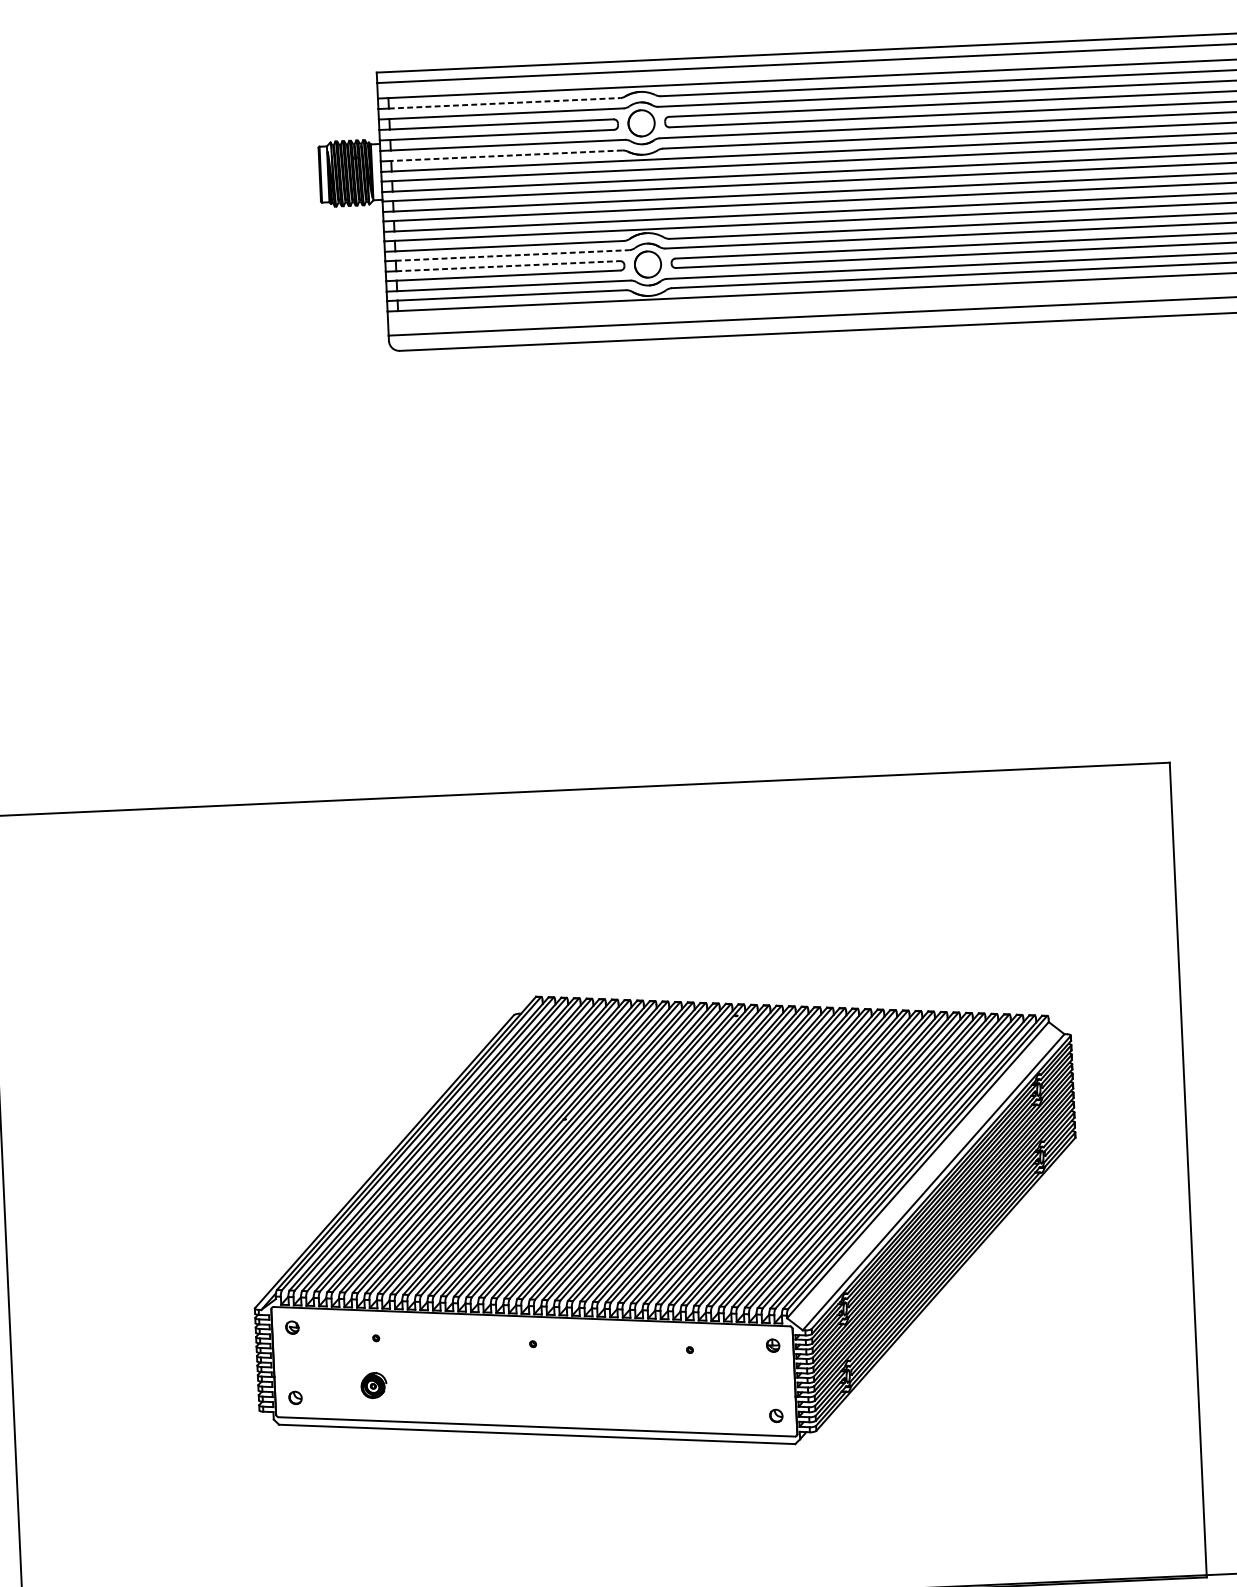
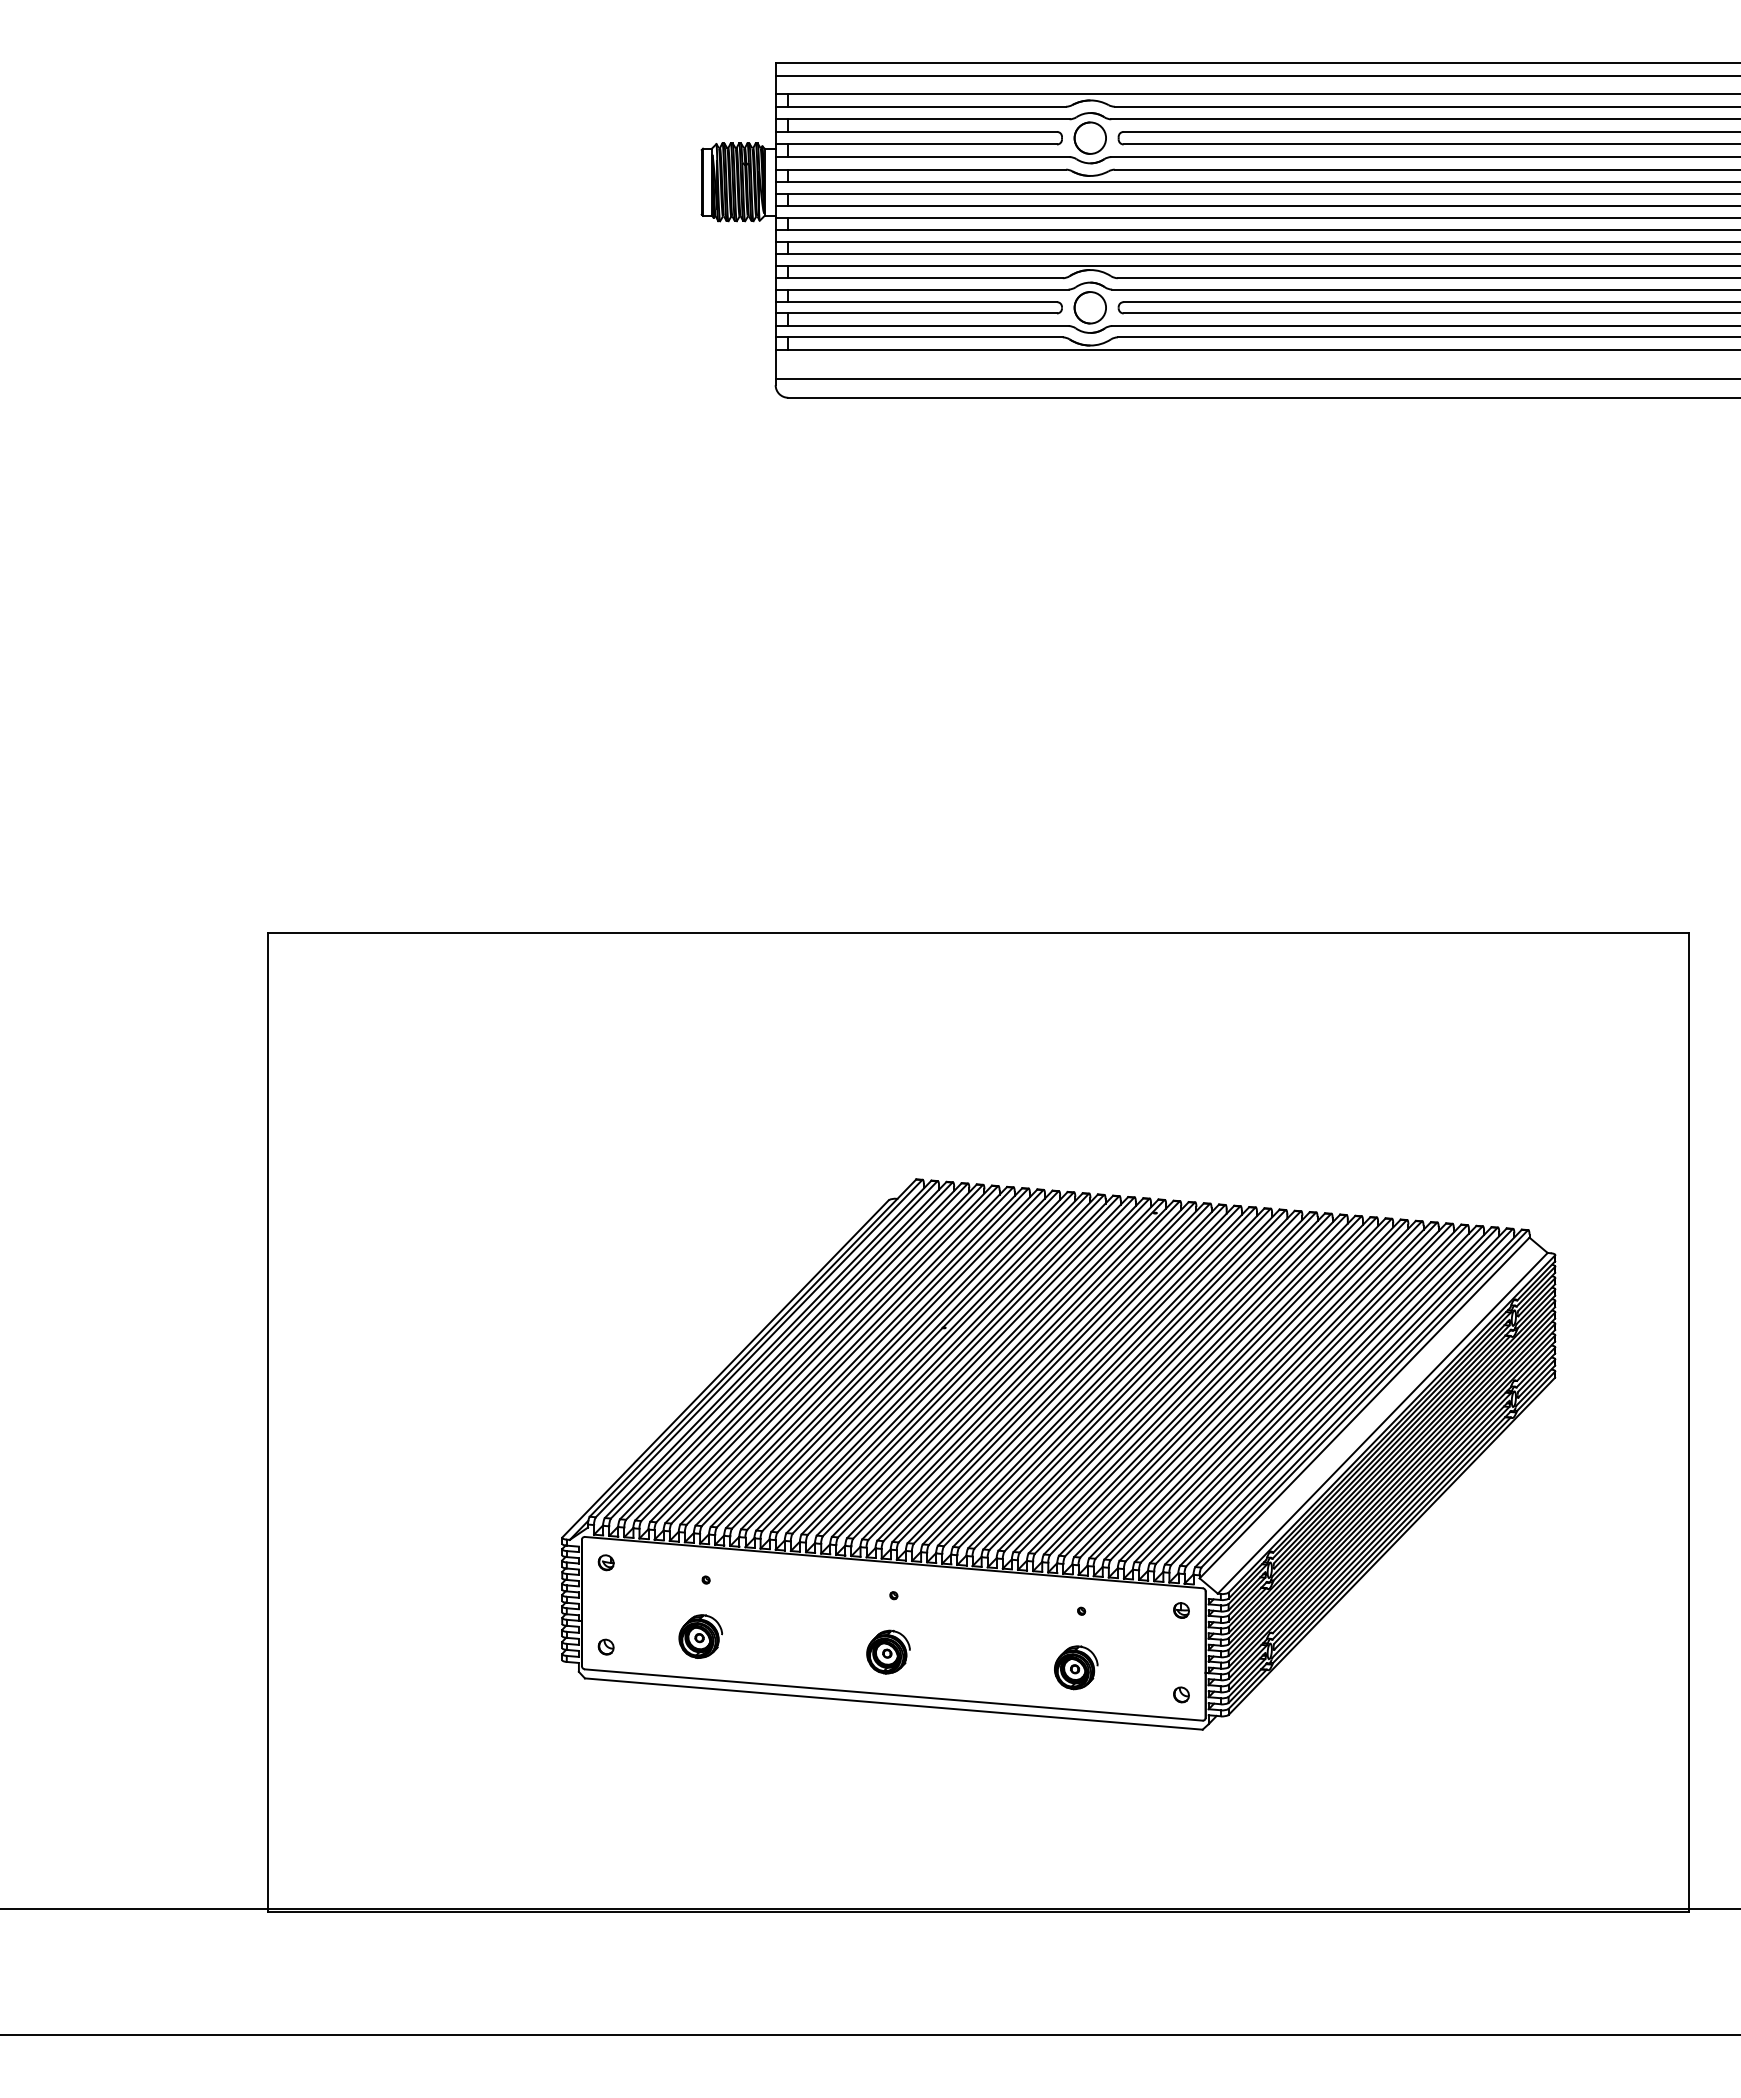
line: (504, 103) -> (927, 106), dashed -> solid
line: (507, 155) -> (927, 169), dashed -> solid
line: (512, 255) -> (928, 289), dashed -> solid
line: (508, 266) -> (923, 302), dashed -> solid
part: (373, 1385) -> (700, 1636), size x1.43
part: (530, 1390) -> (888, 1651), added
part: (687, 1397) -> (1076, 1667), added

